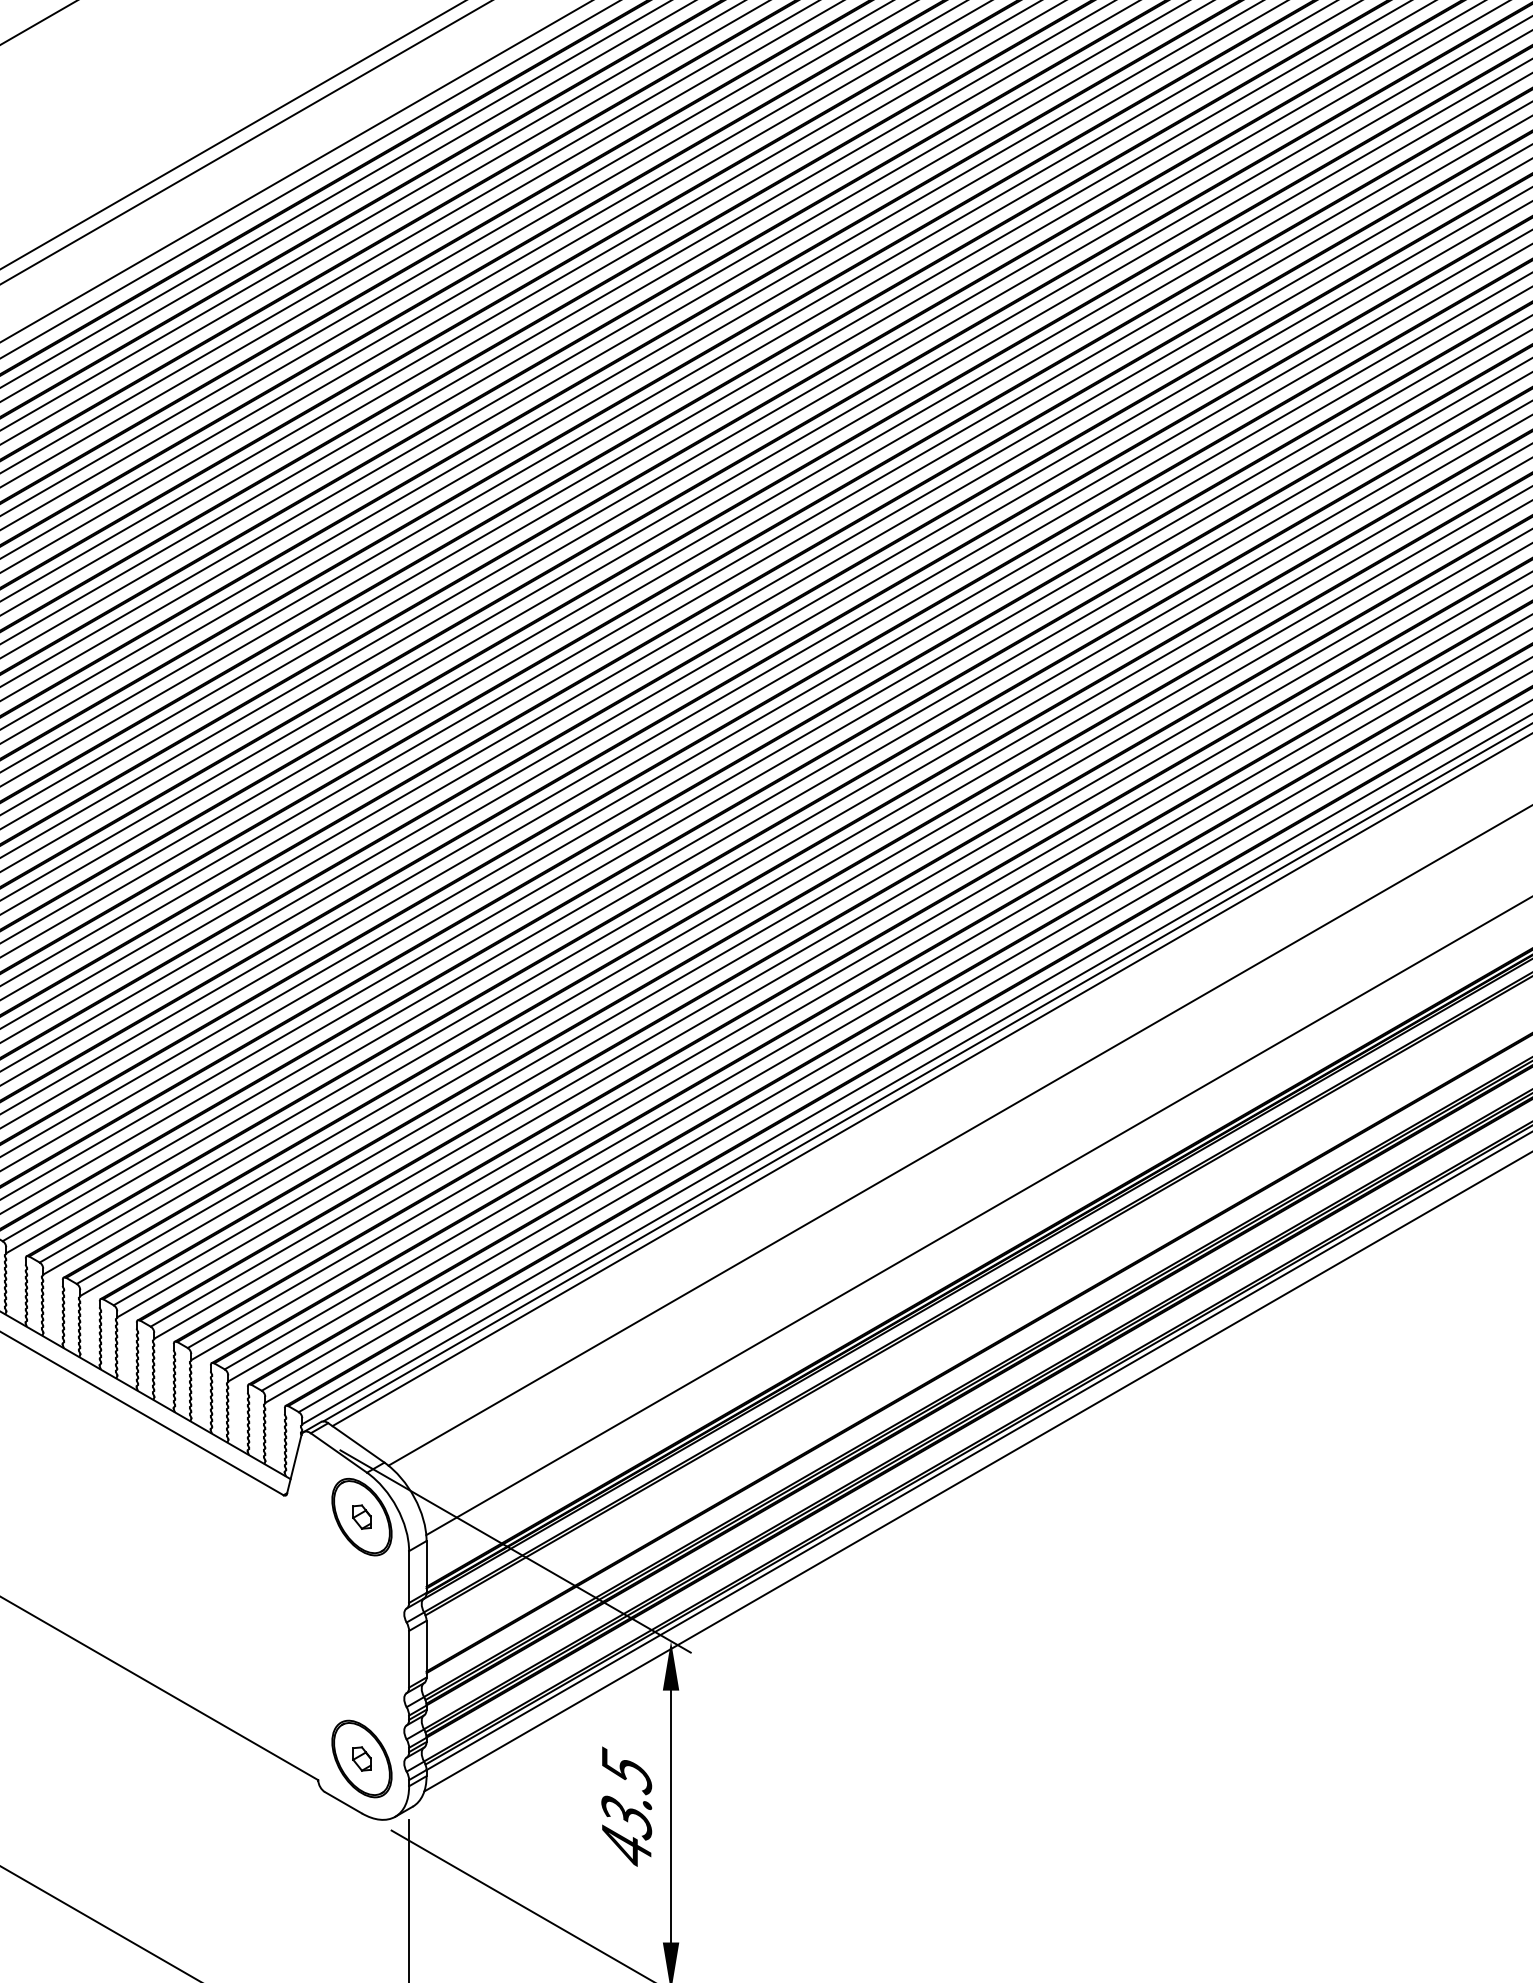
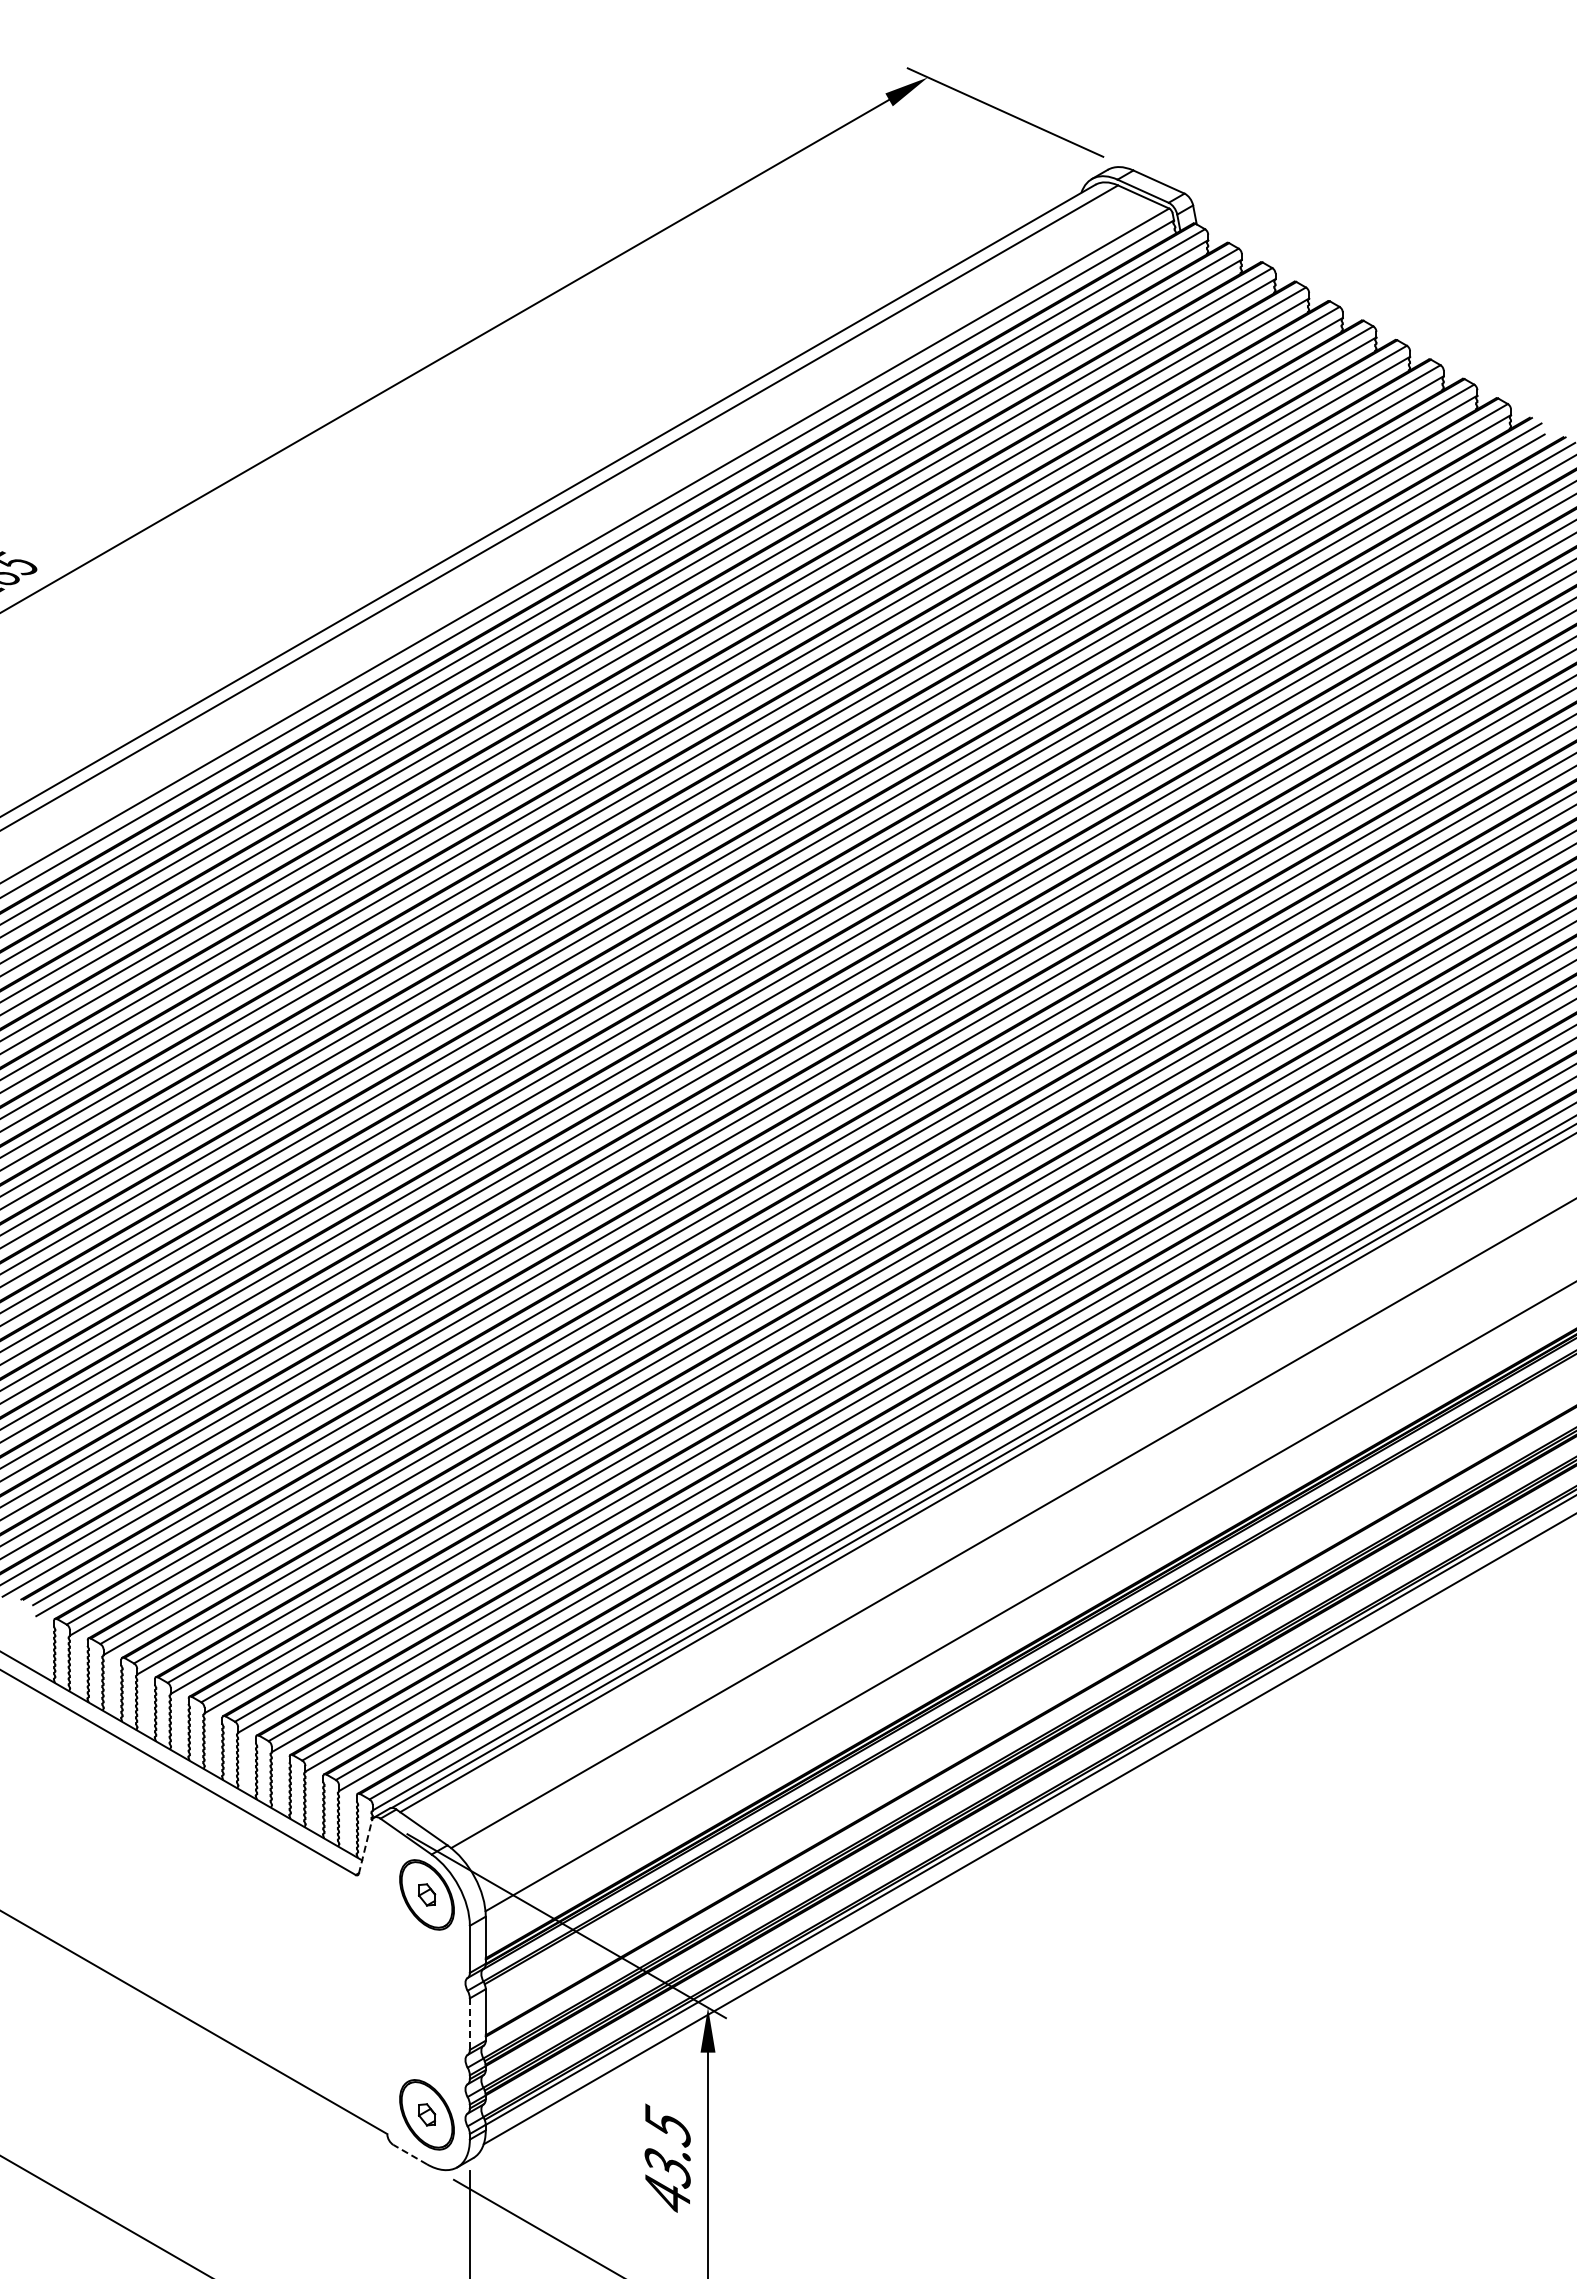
line: (294, 1463) -> (365, 1846), solid -> dashed
line: (408, 1659) -> (469, 2024), solid -> dashed
line: (342, 1802) -> (409, 2154), solid -> dashed

